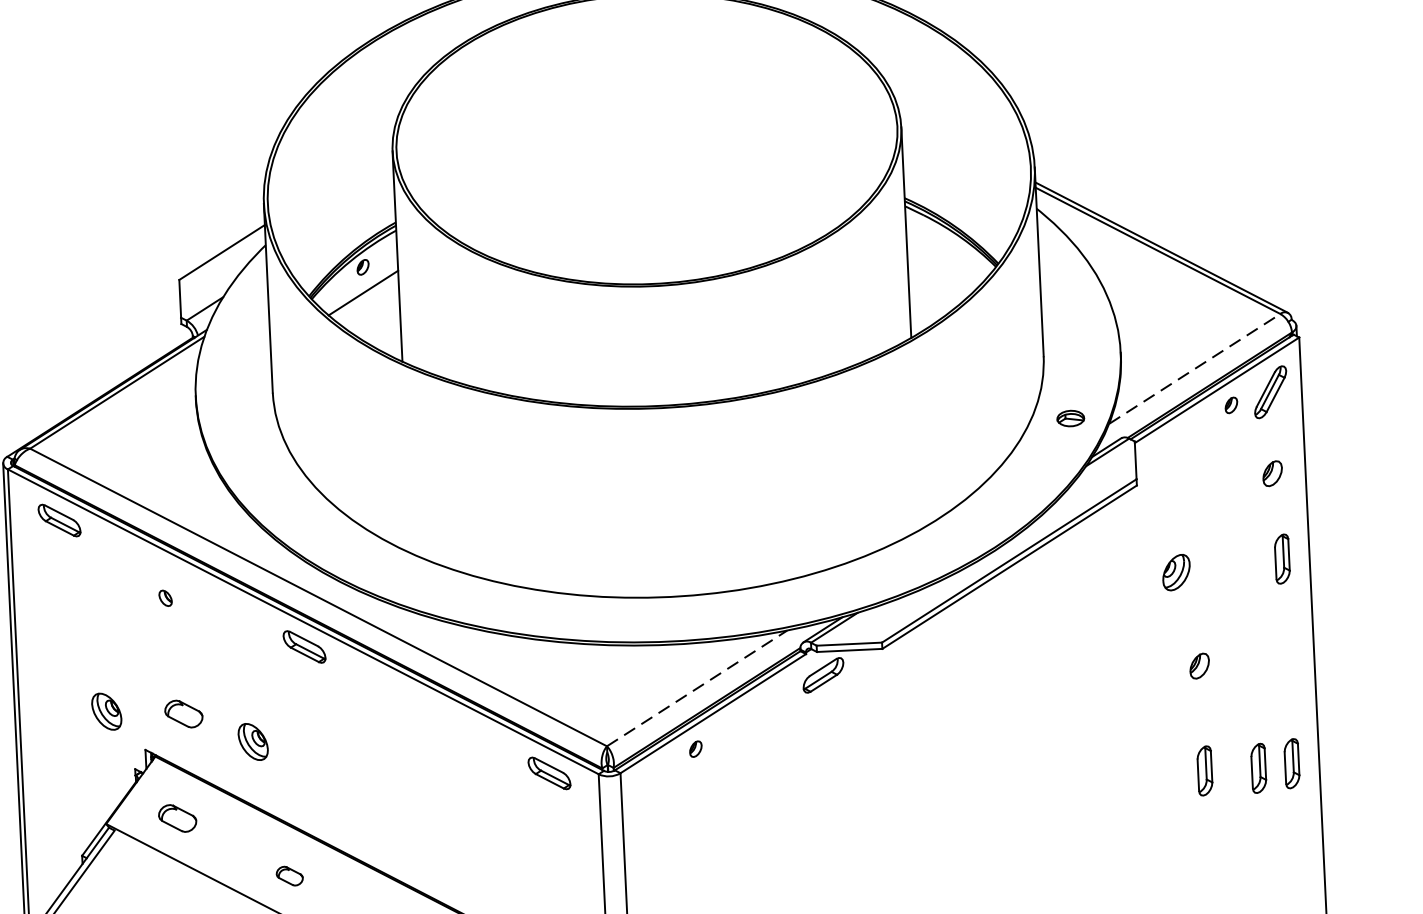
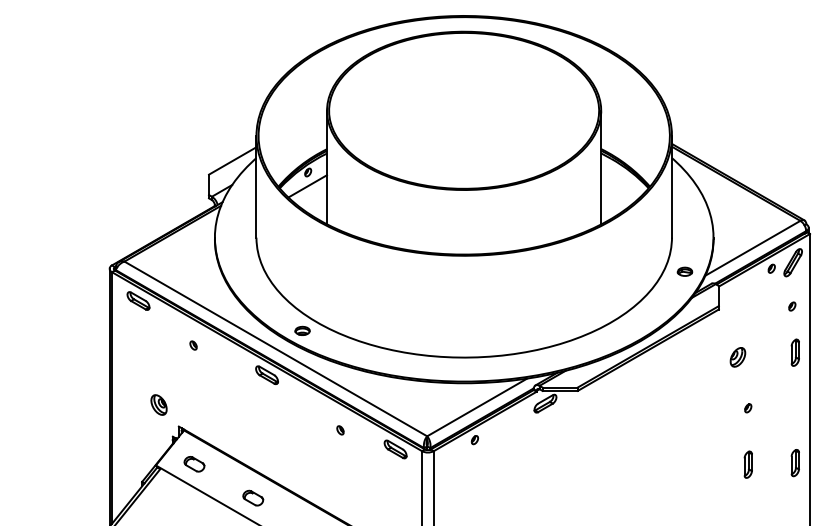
line: (1193, 369) -> (752, 248), dashed -> solid
part: (1273, 473) -> (792, 306), size x0.62
part: (366, 560) -> (302, 330), added
part: (1200, 666) -> (748, 408), size x0.62
line: (697, 688) -> (477, 407), dashed -> solid
part: (183, 714) -> (200, 408), removed
part: (252, 741) -> (236, 424), removed
part: (445, 743) -> (340, 430), added
part: (1257, 768) -> (776, 464), removed
part: (290, 874) -> (253, 497), size x1.43

